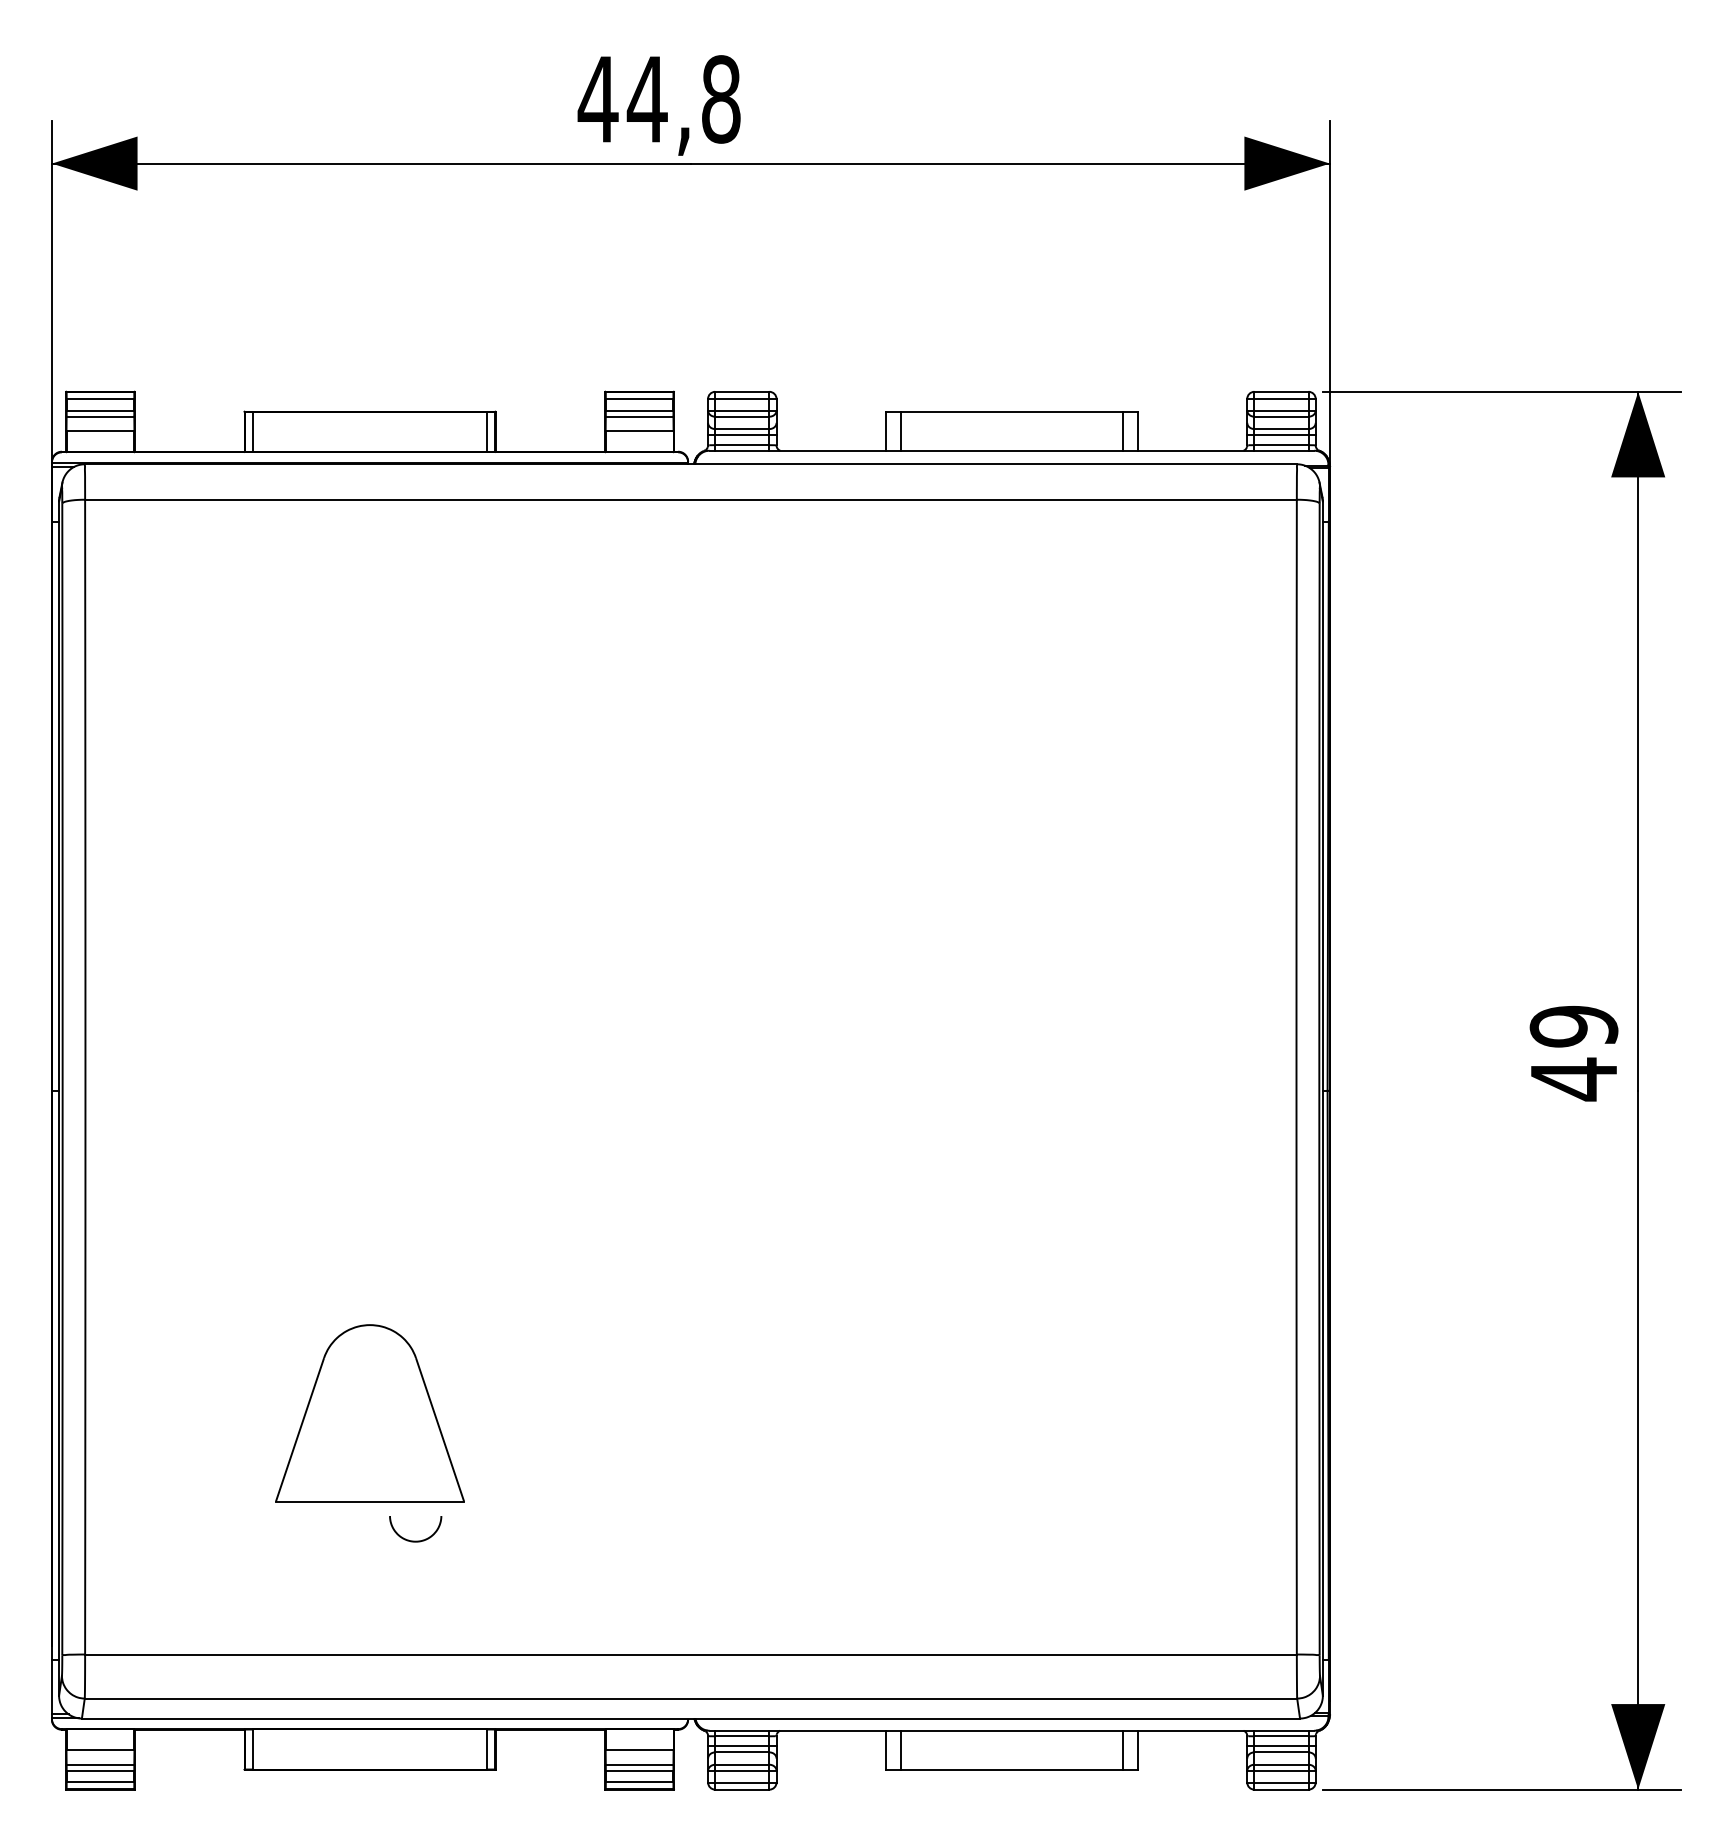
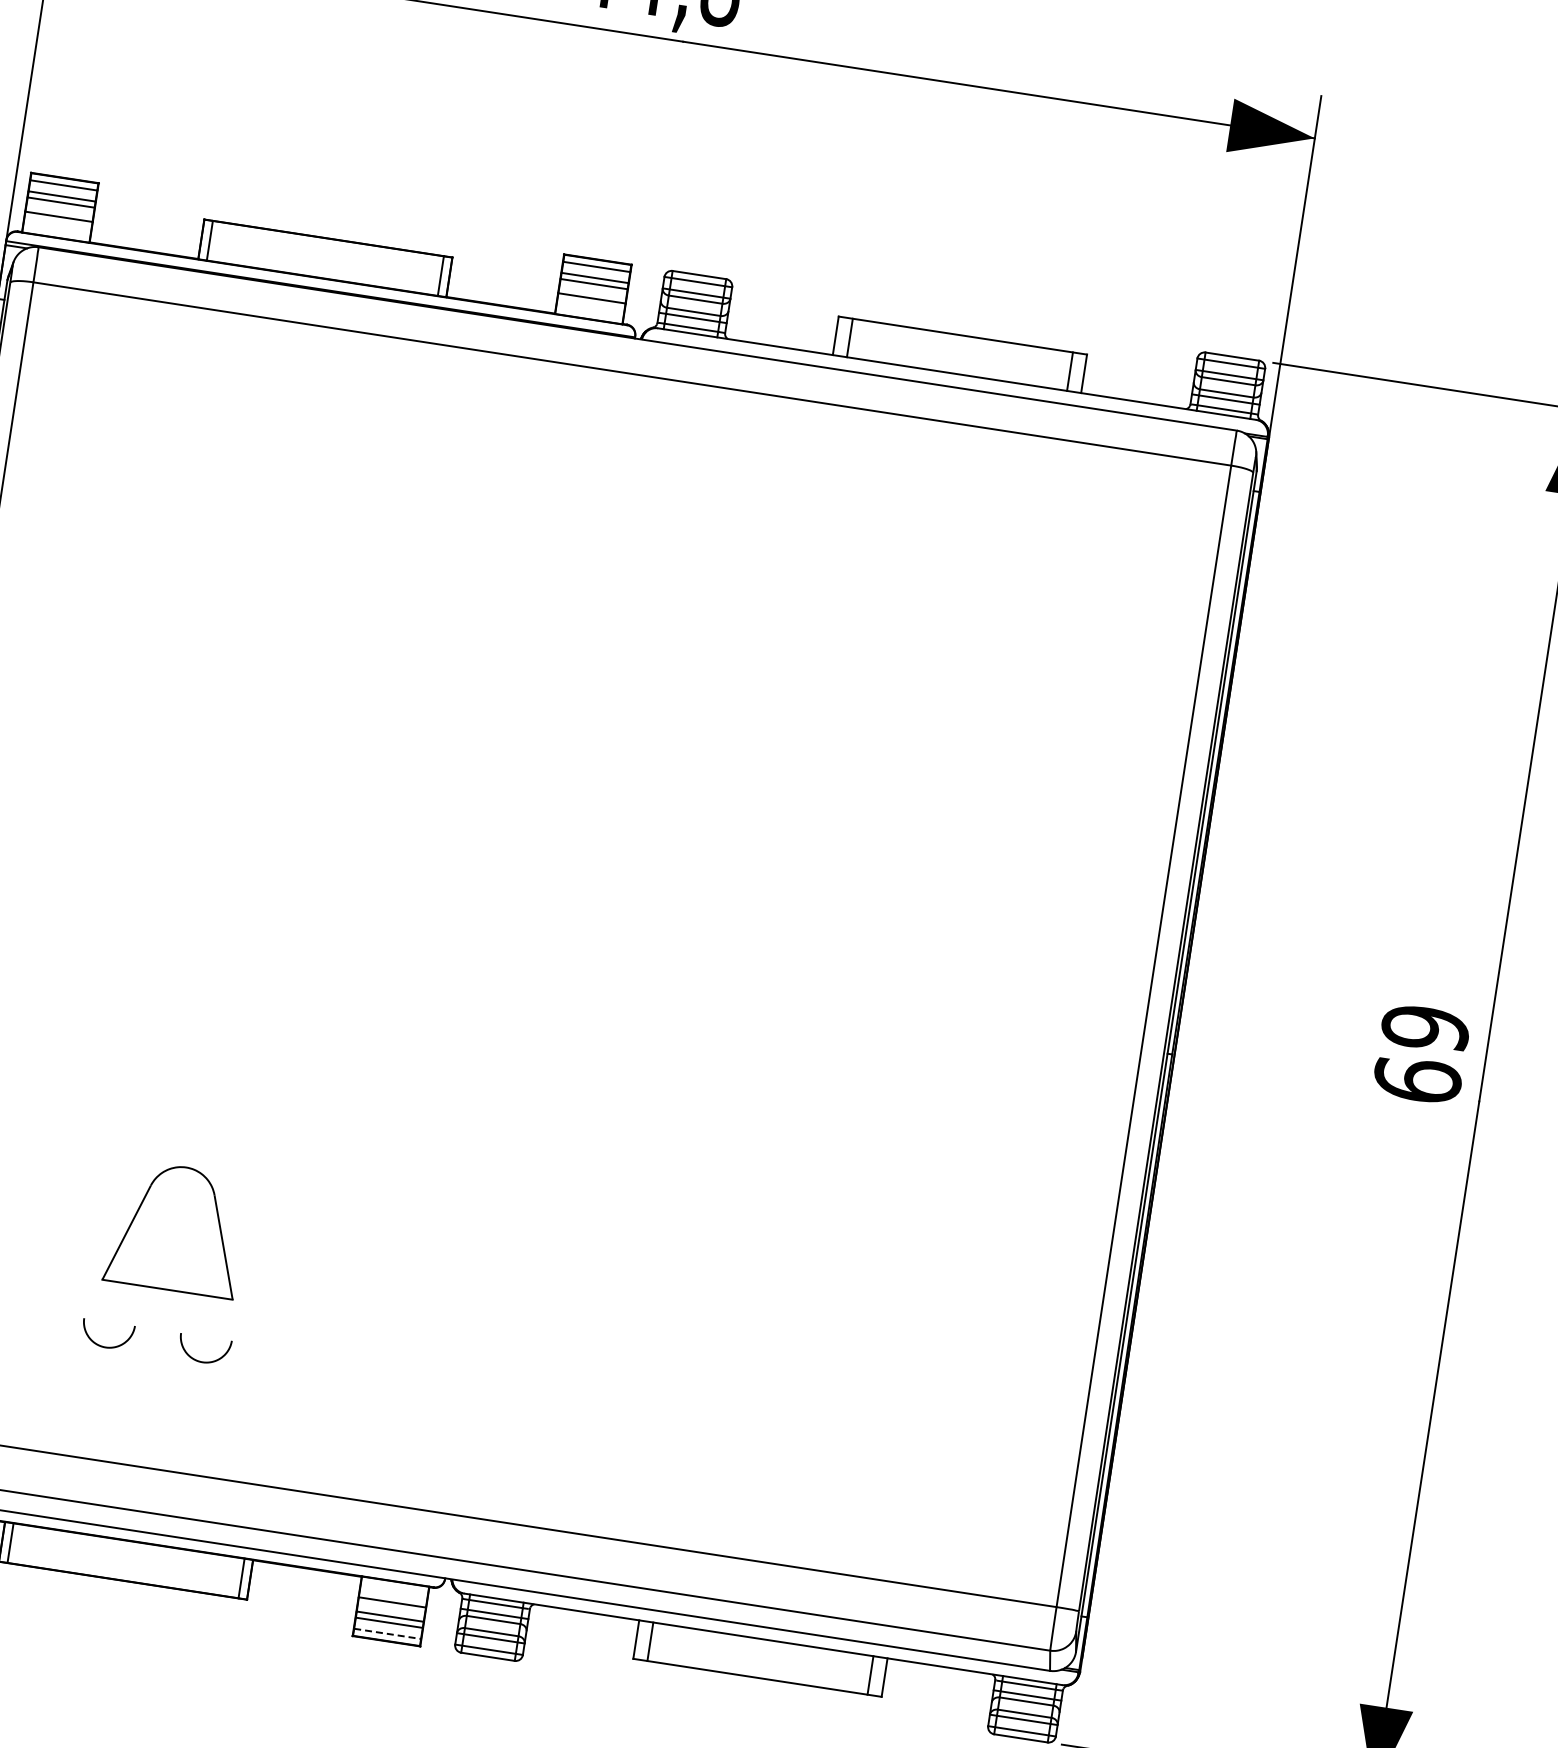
text: (1573, 1079) -> (1417, 1080), 49 -> 69
part: (369, 1413) -> (176, 1228), size x0.7
curve: (317, 1540) -> (105, 1346), added
line: (639, 1782) -> (387, 1634), solid -> dashed

